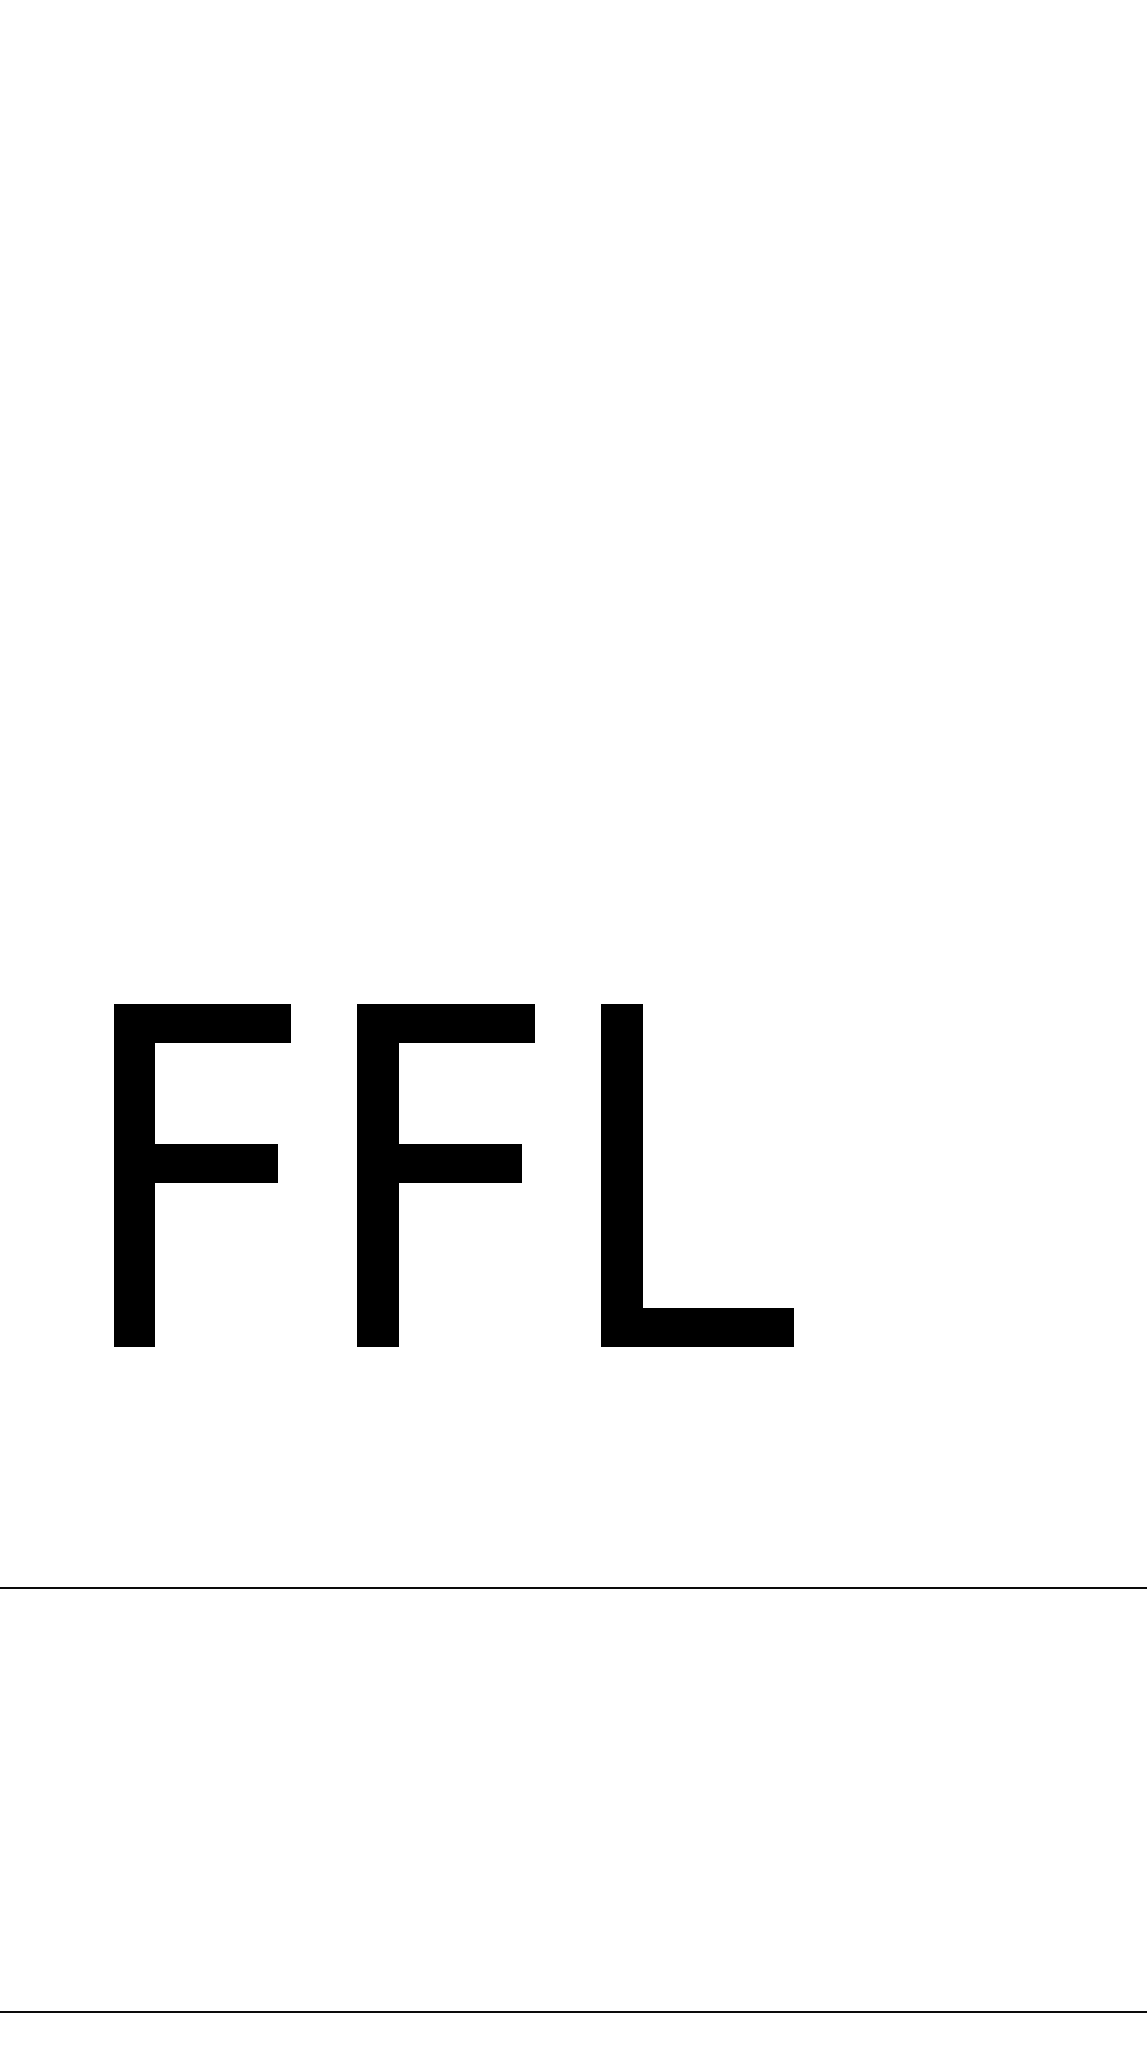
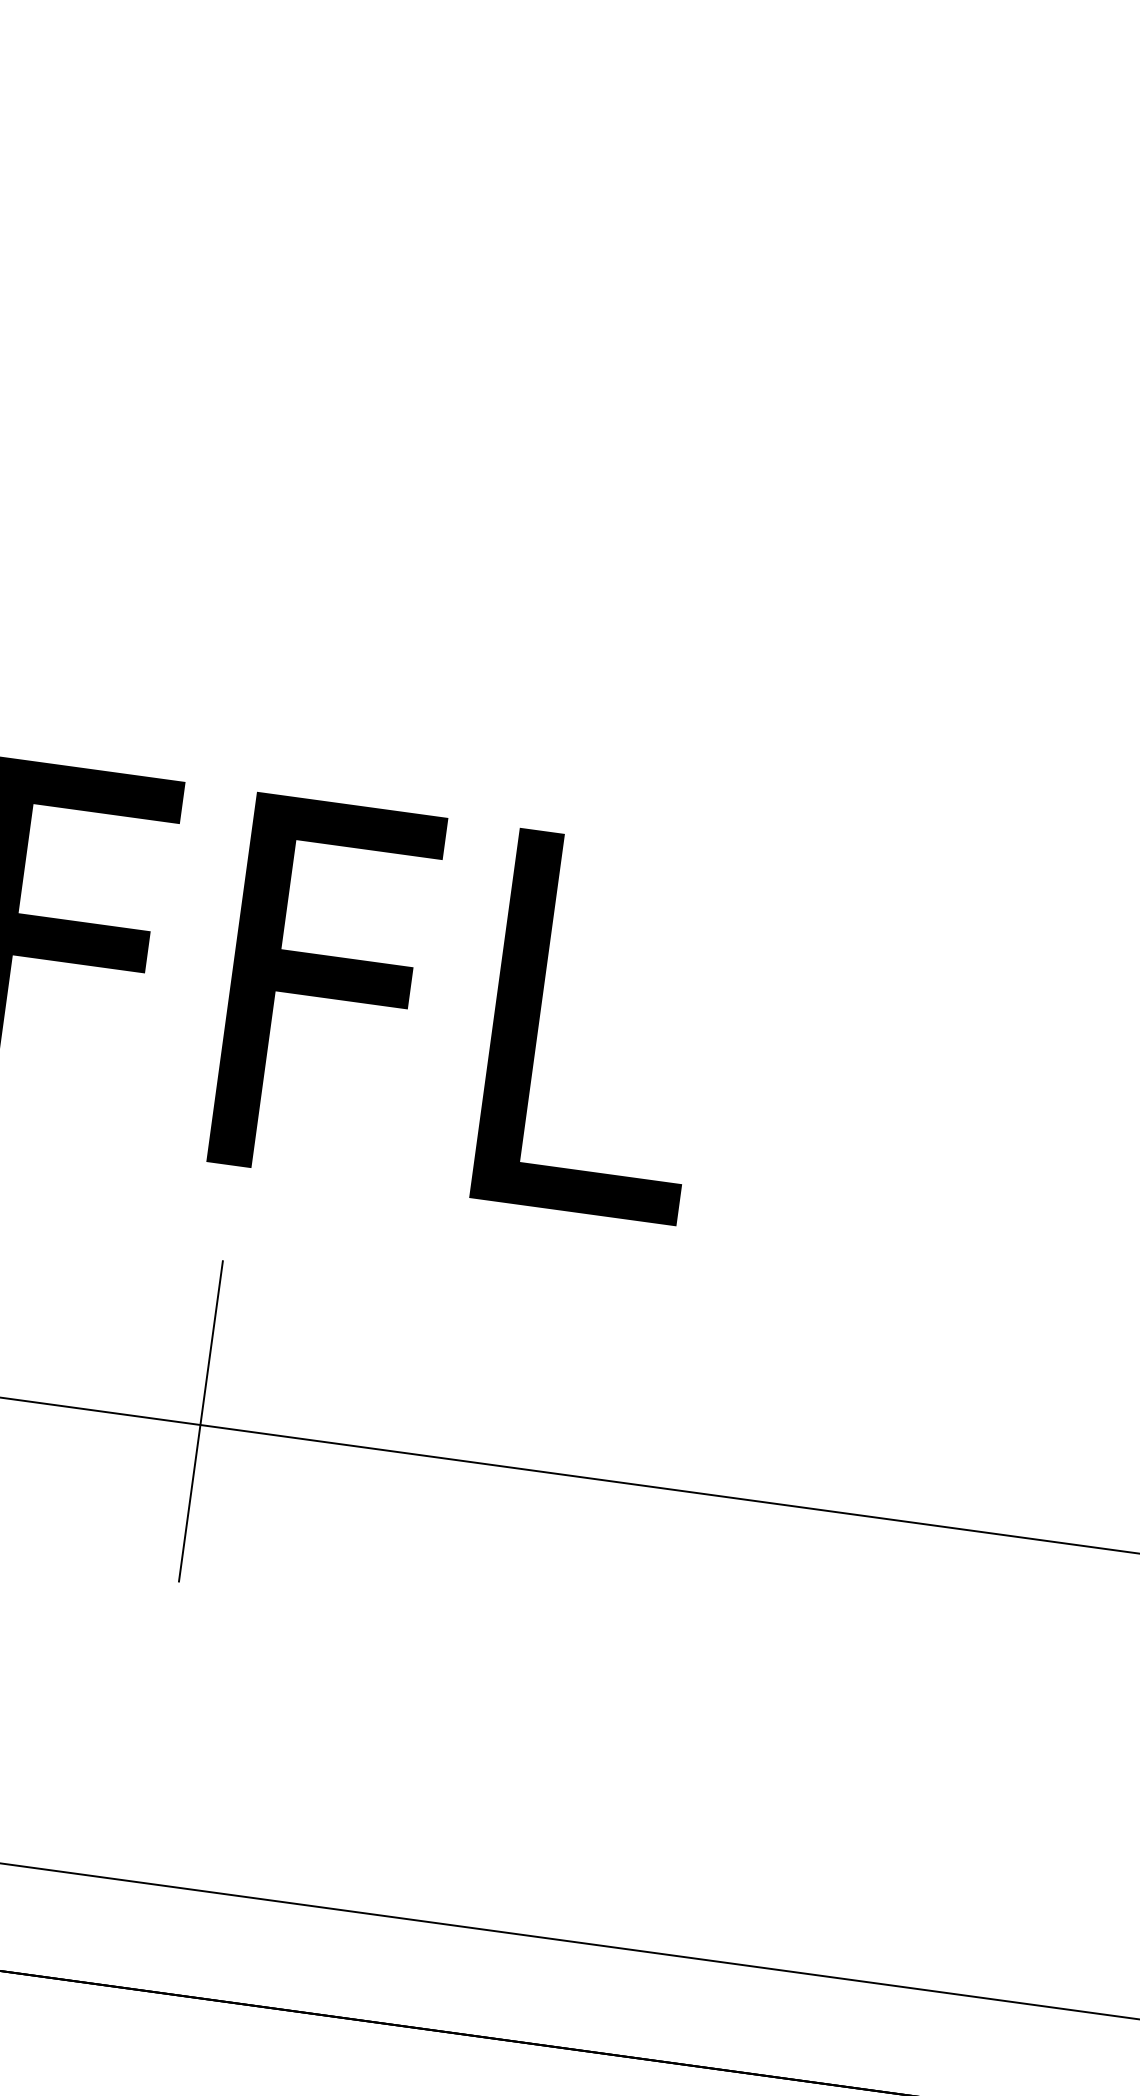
line: (384, 1583) -> (200, 1420), added

